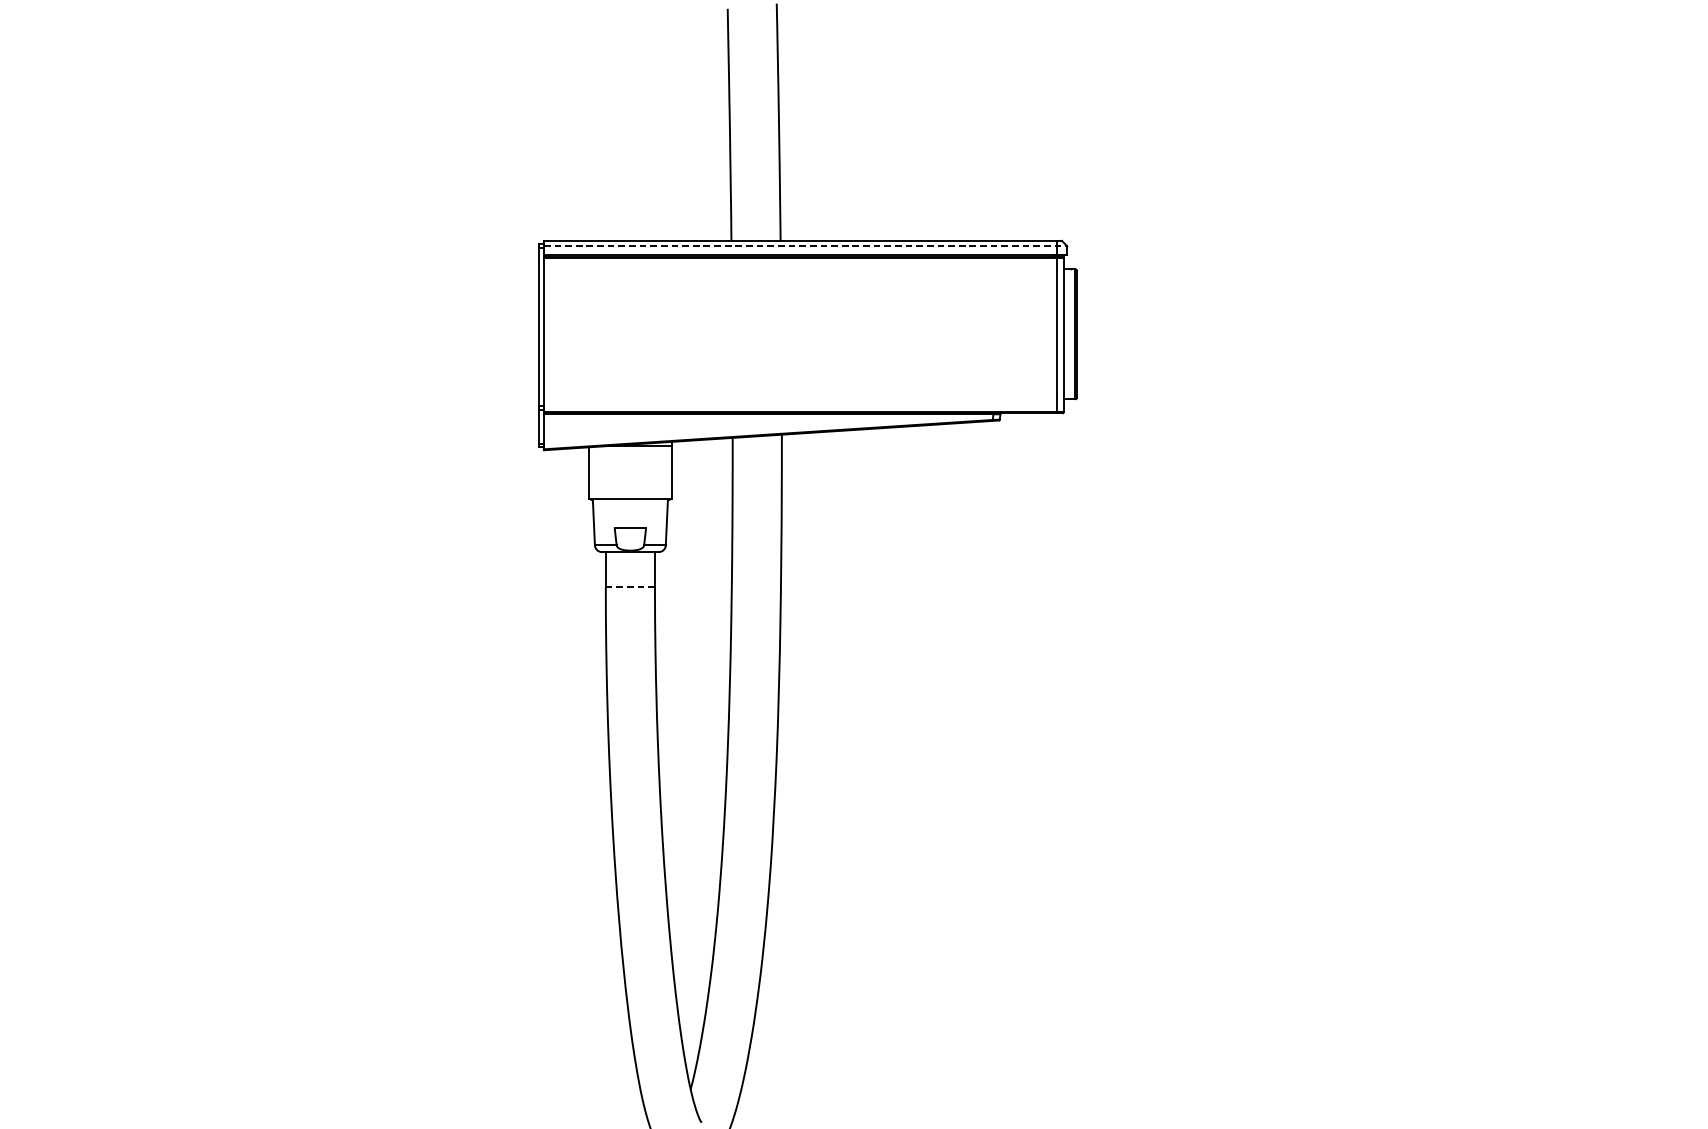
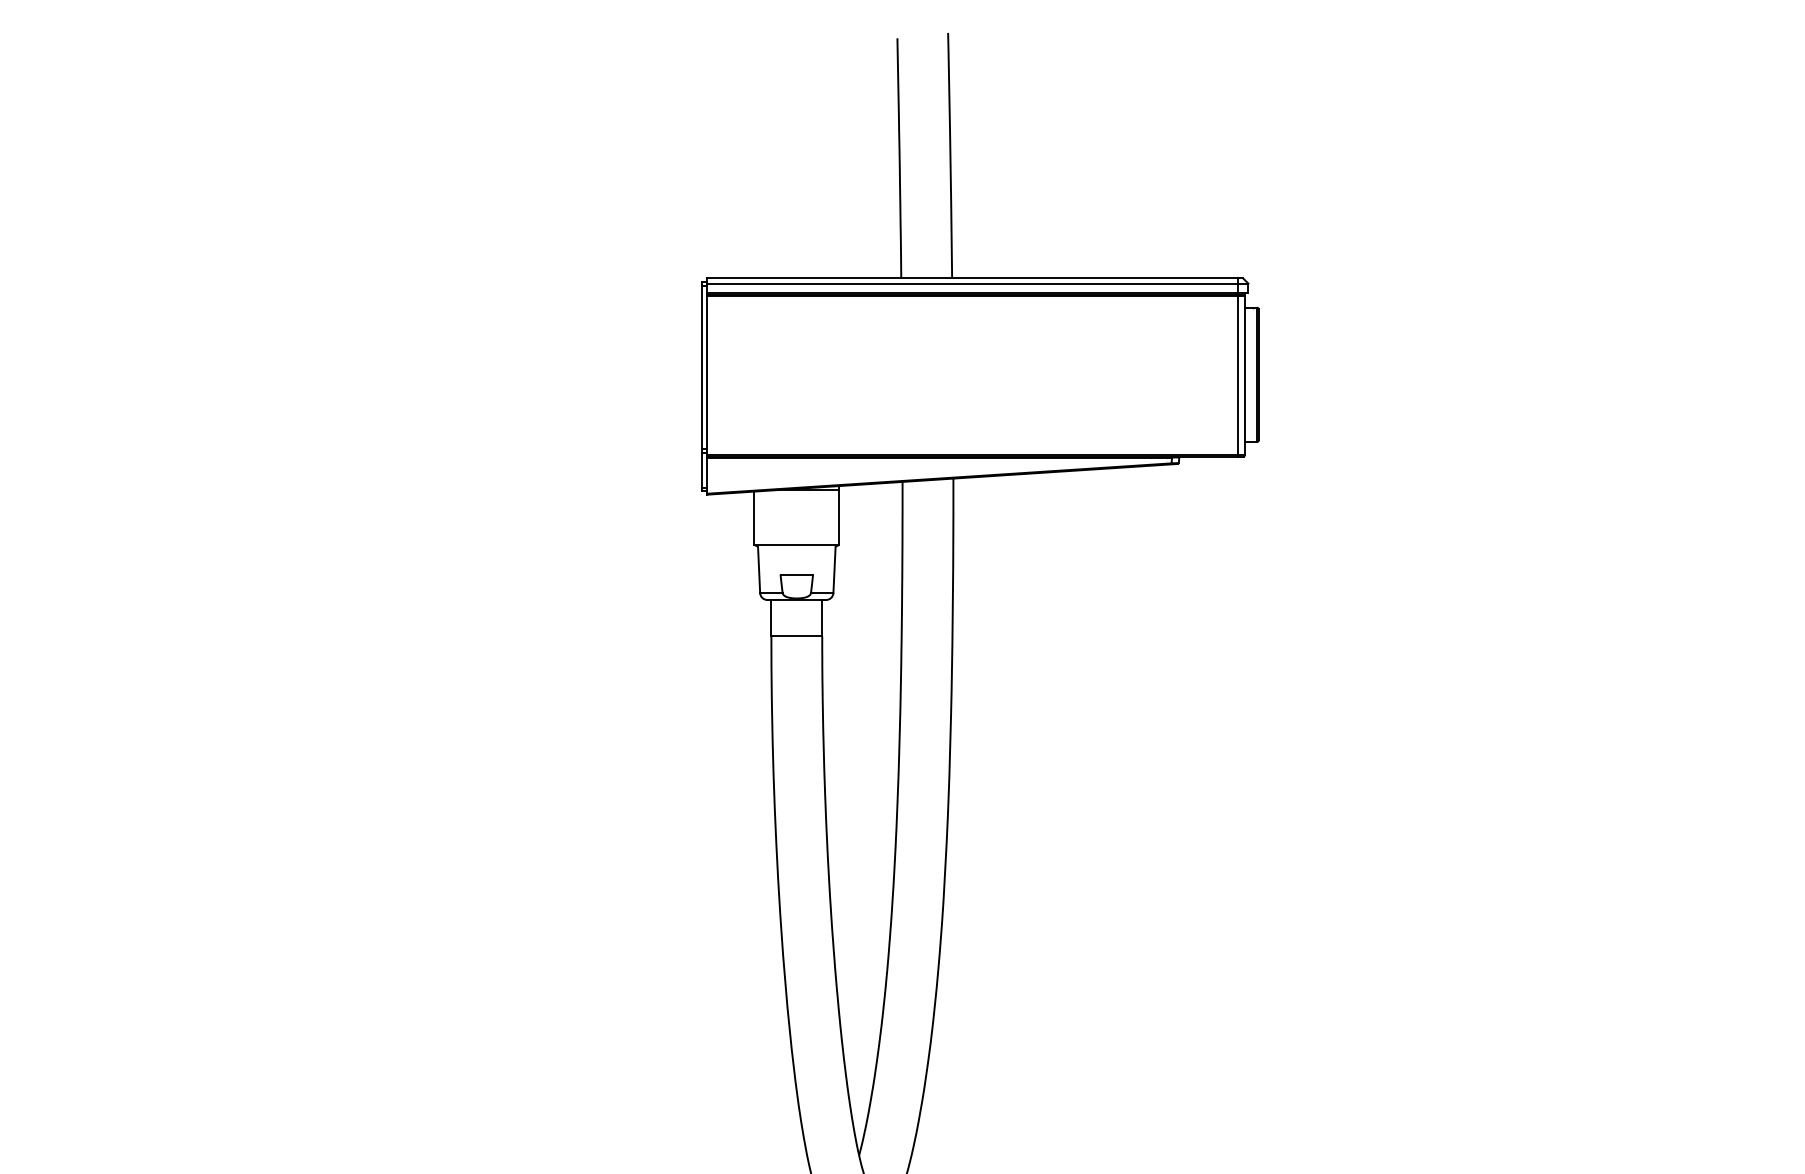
line: (805, 245) -> (977, 283), dashed -> solid
line: (630, 587) -> (796, 636), dashed -> solid

